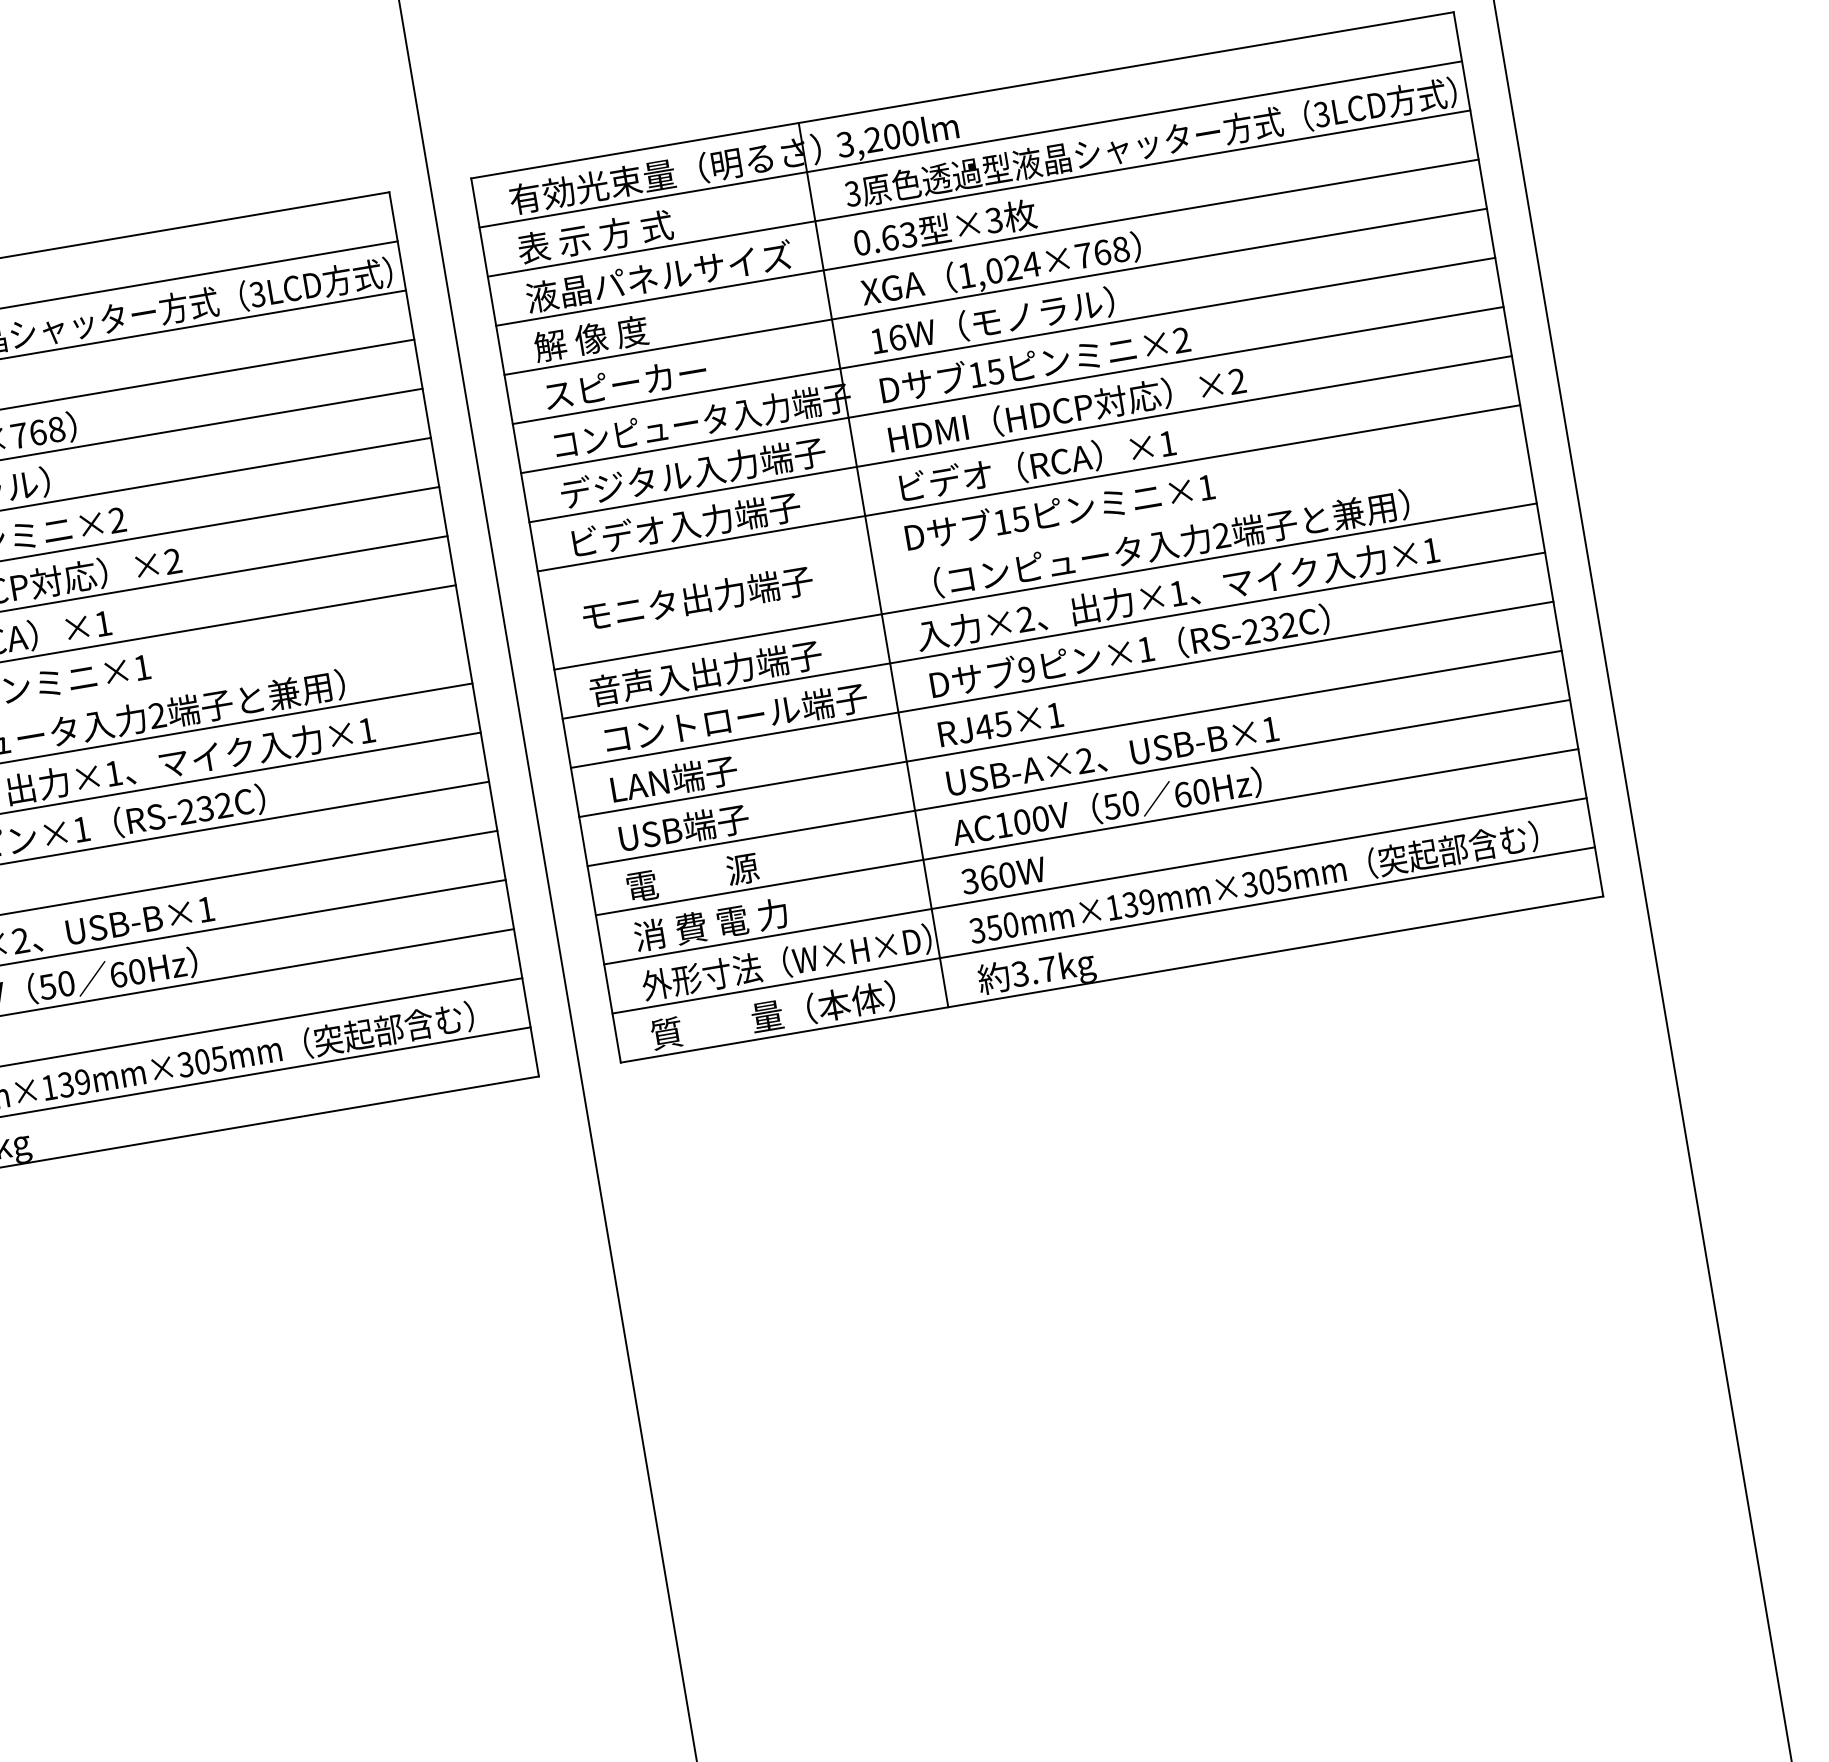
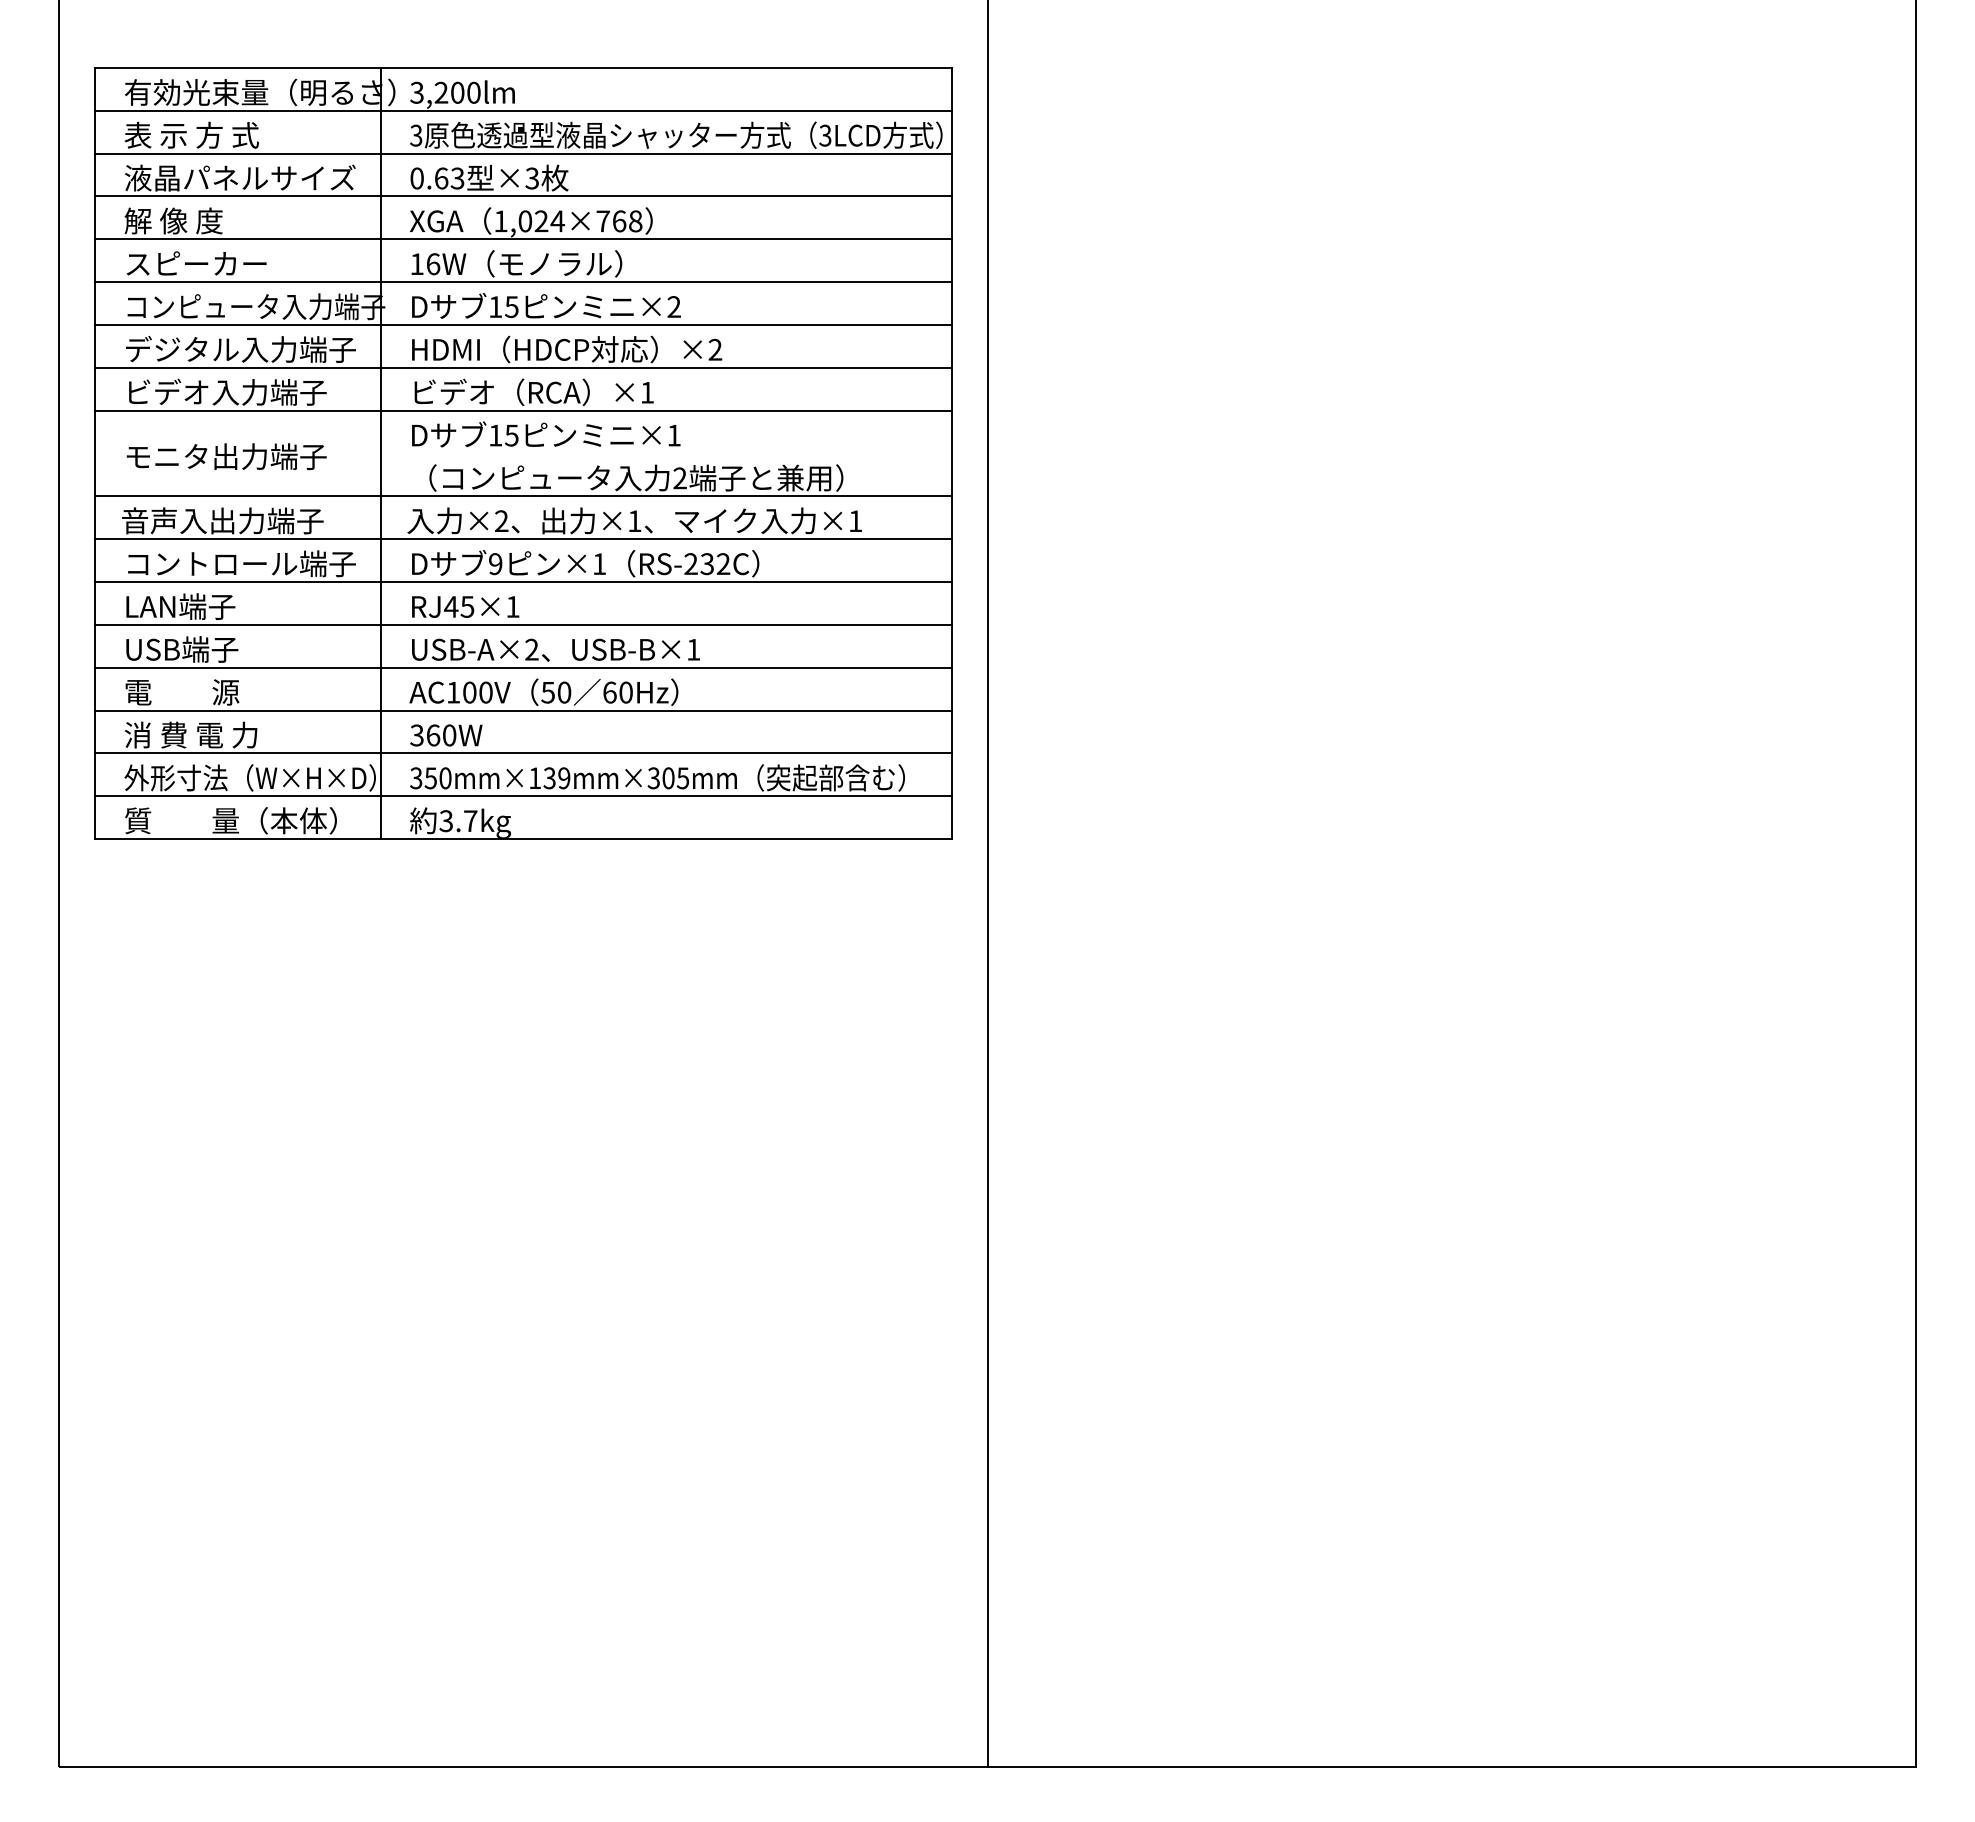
part: (1037, 537) -> (1451, 453), removed

